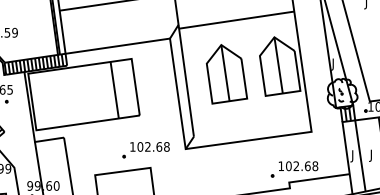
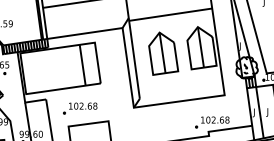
part: (146, 150) -> (80, 108), moved

